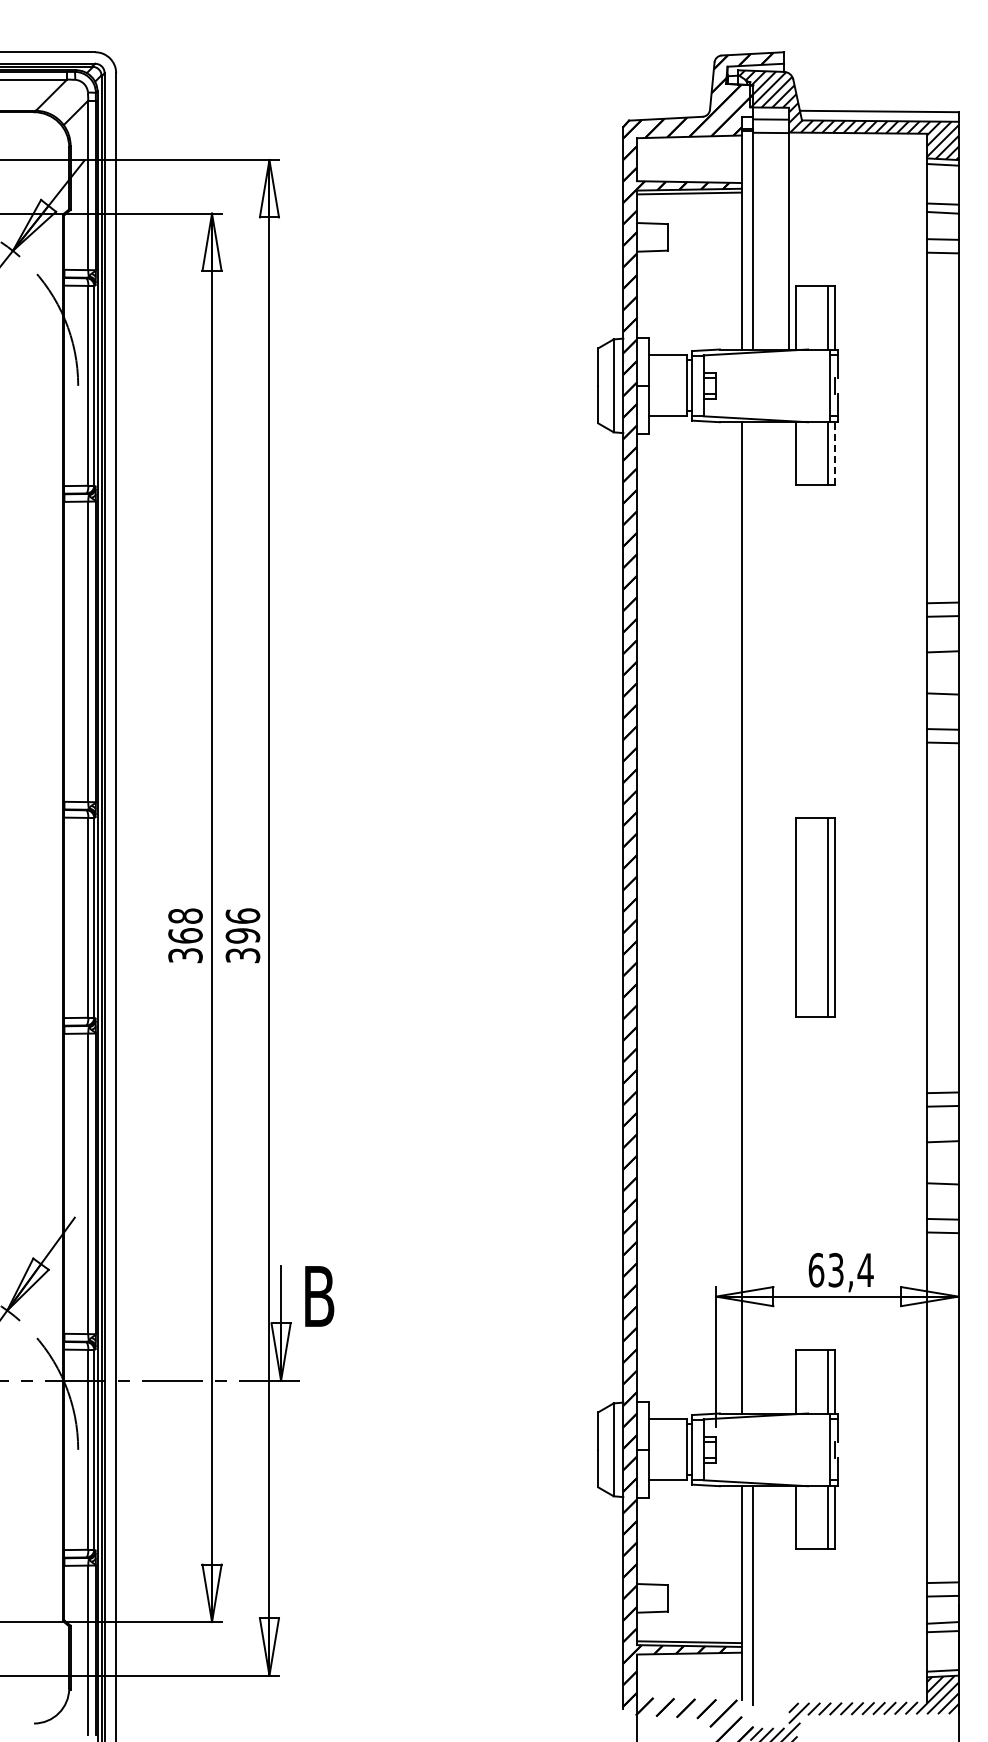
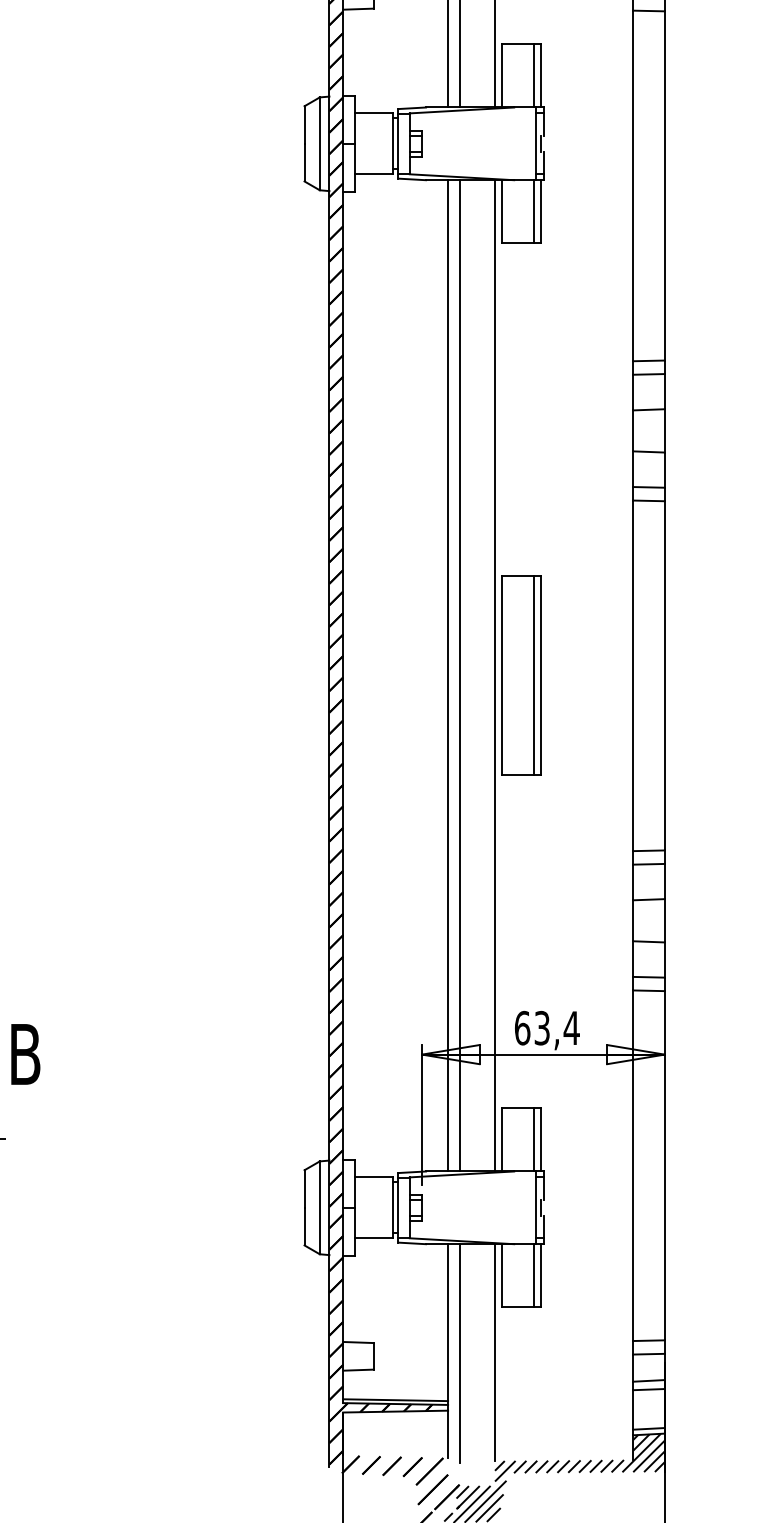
line: (834, 453) -> (540, 211), dashed -> solid
line: (753, 917) -> (459, 675), added
line: (788, 917) -> (494, 675), added
line: (788, 1594) -> (494, 1352), added

